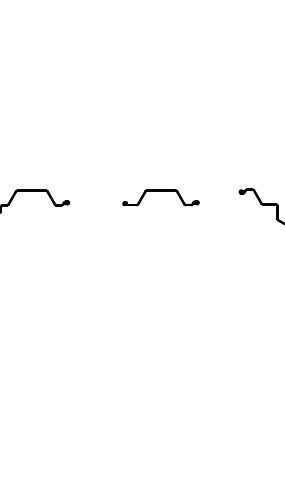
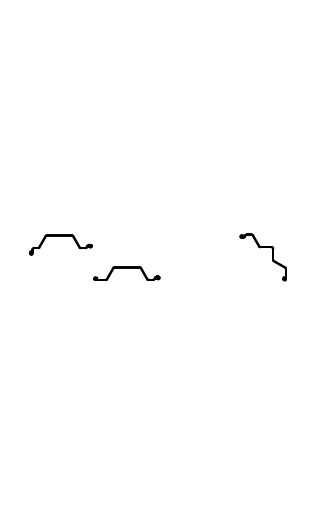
part: (160, 197) -> (126, 273), moved

